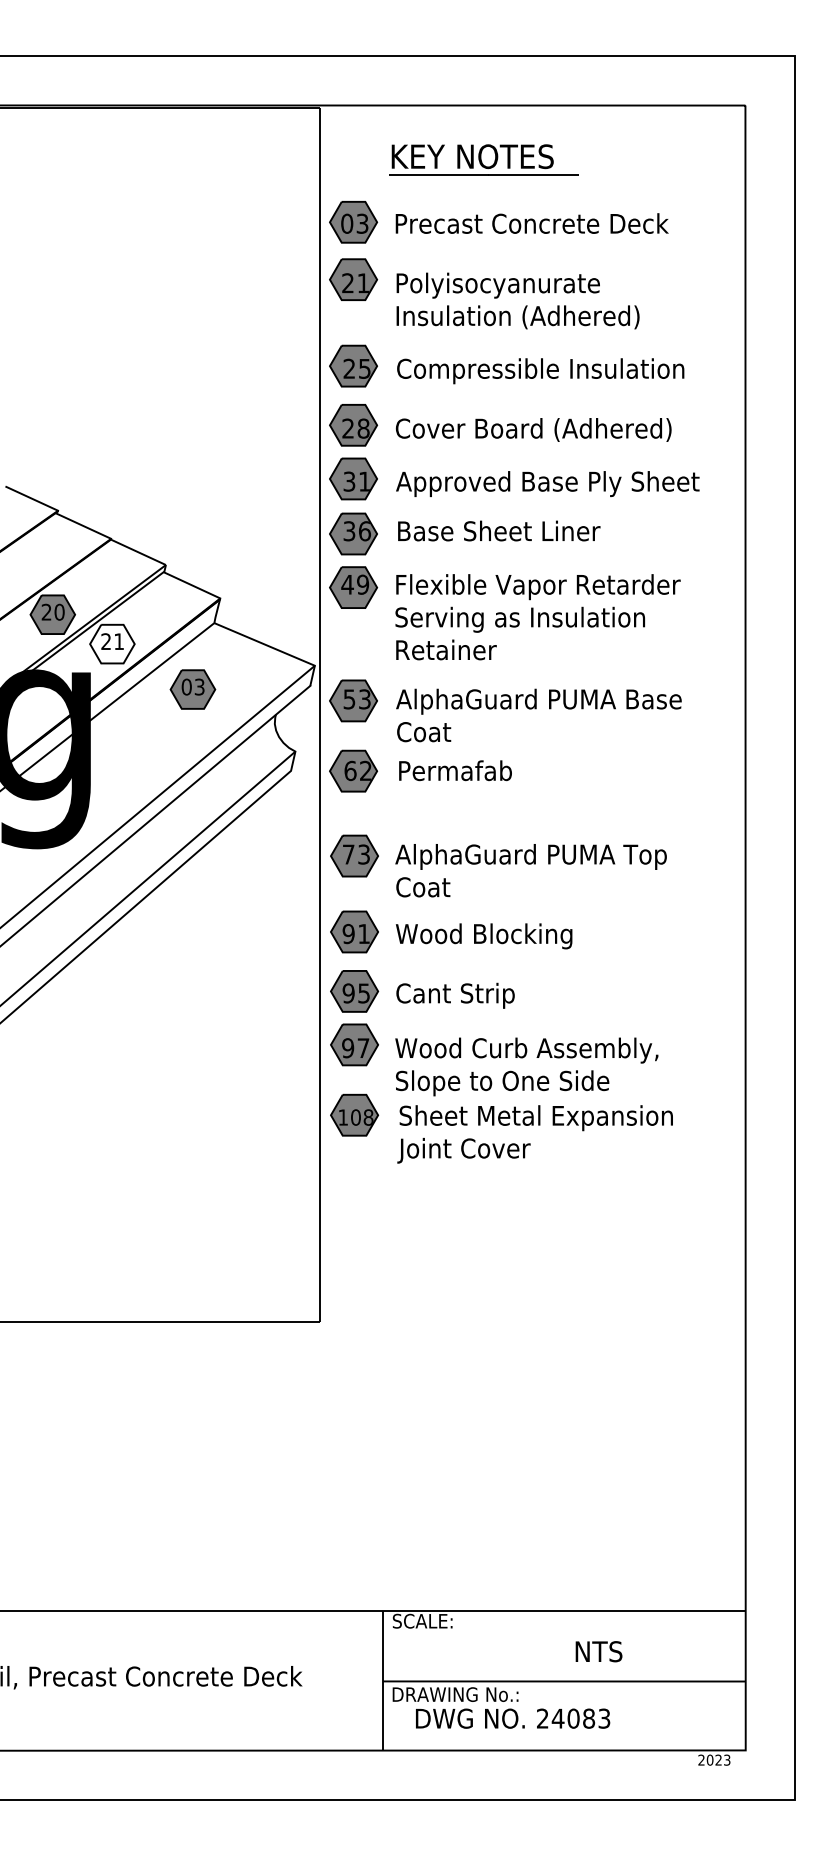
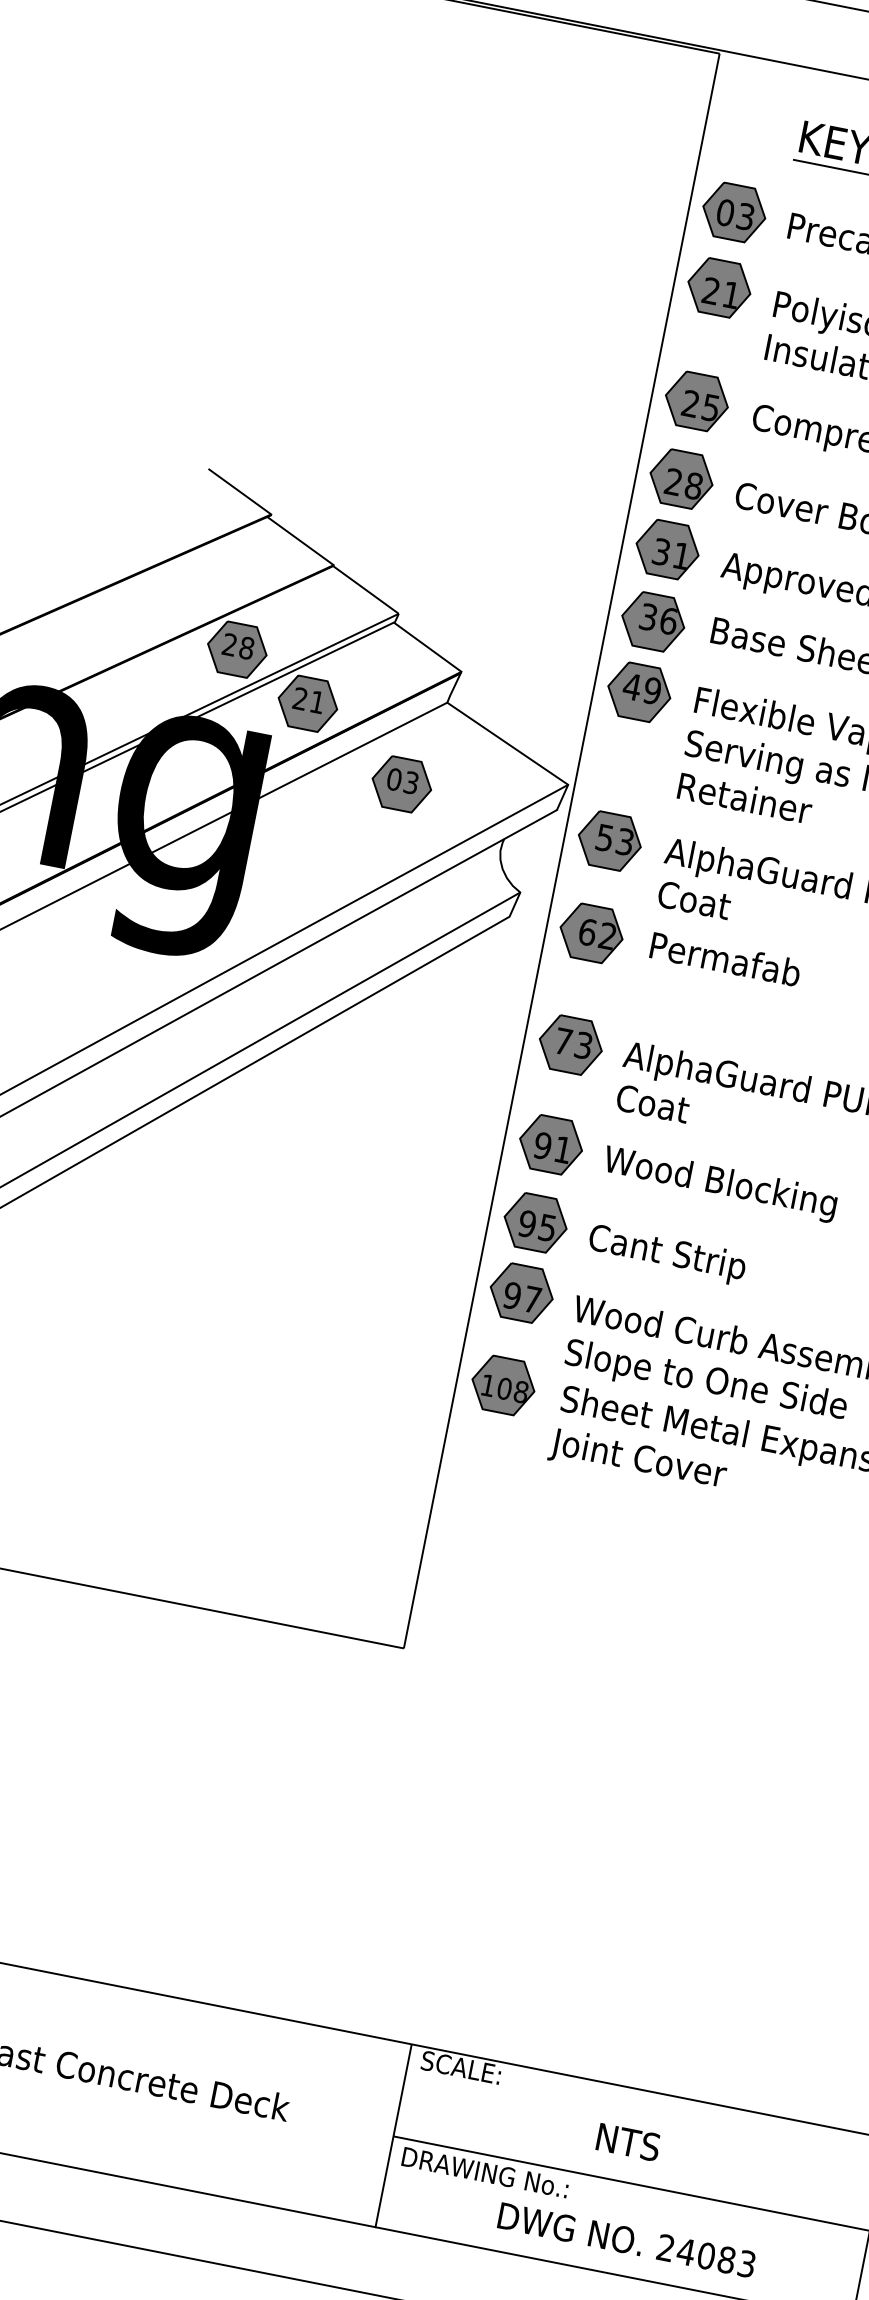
text: (59, 612) -> (246, 648), 20 -> 28
fill: (112, 643) -> (308, 702), added
text: (598, 1651) -> (627, 2141), moved
text: (513, 1718) -> (627, 2240), moved

